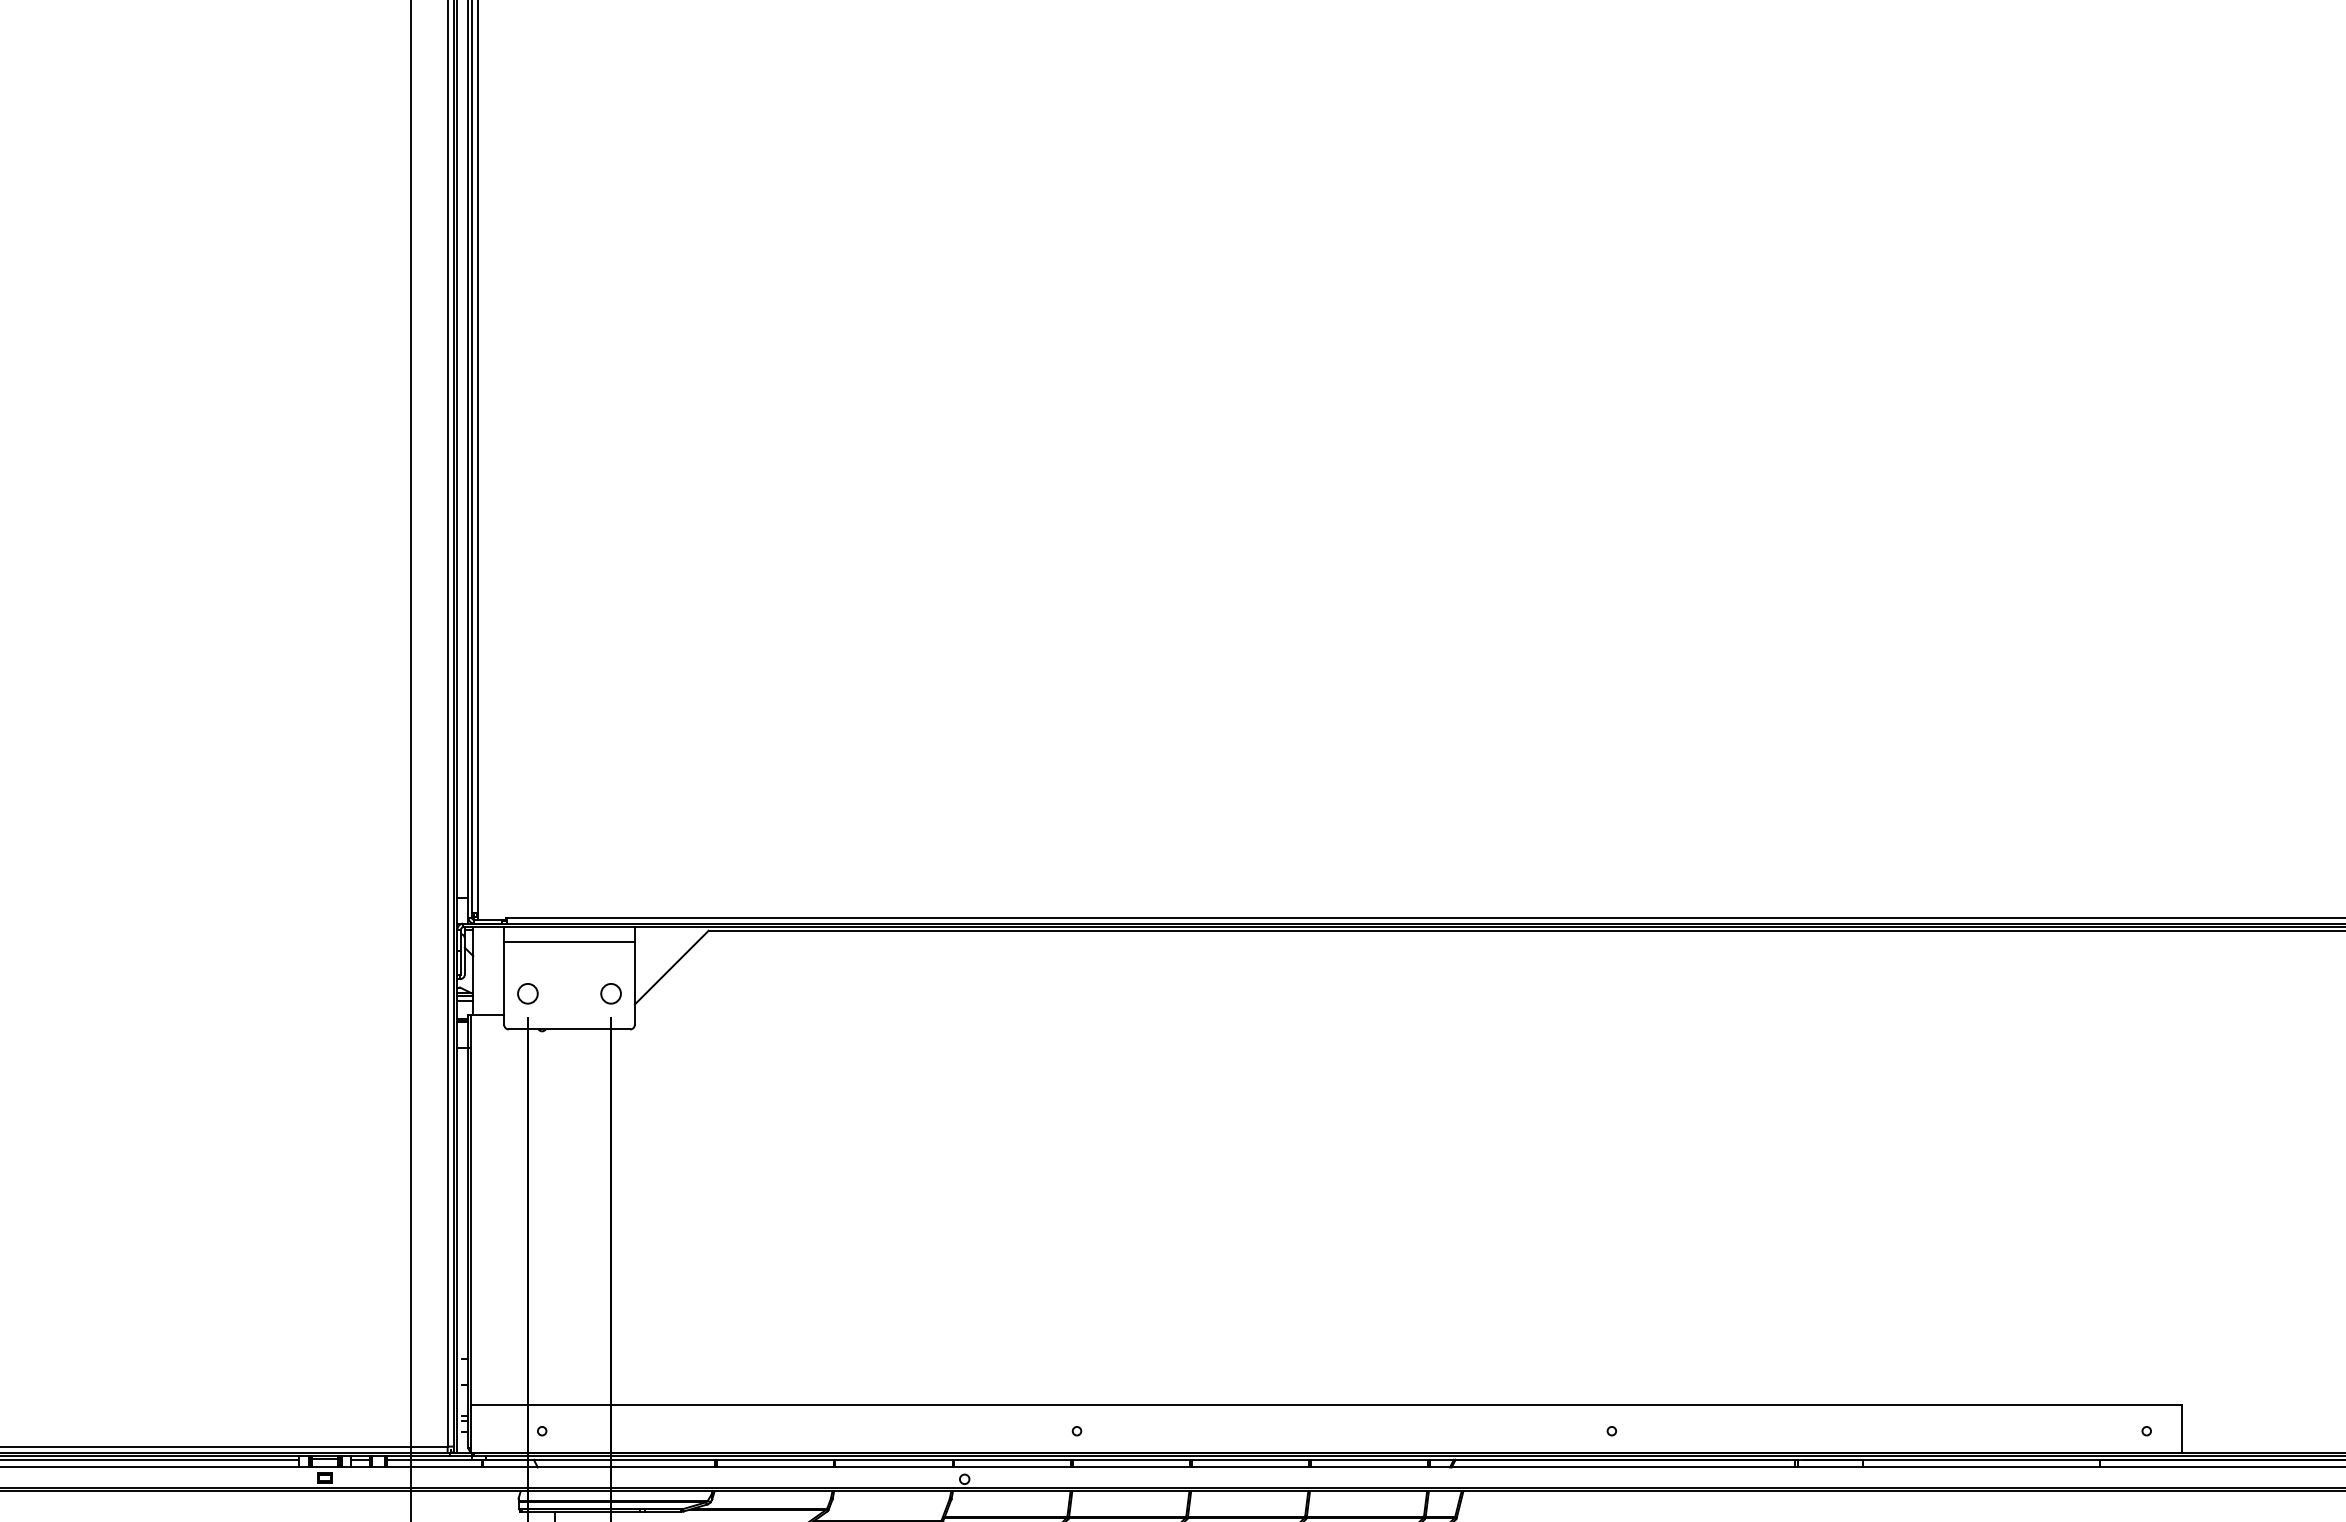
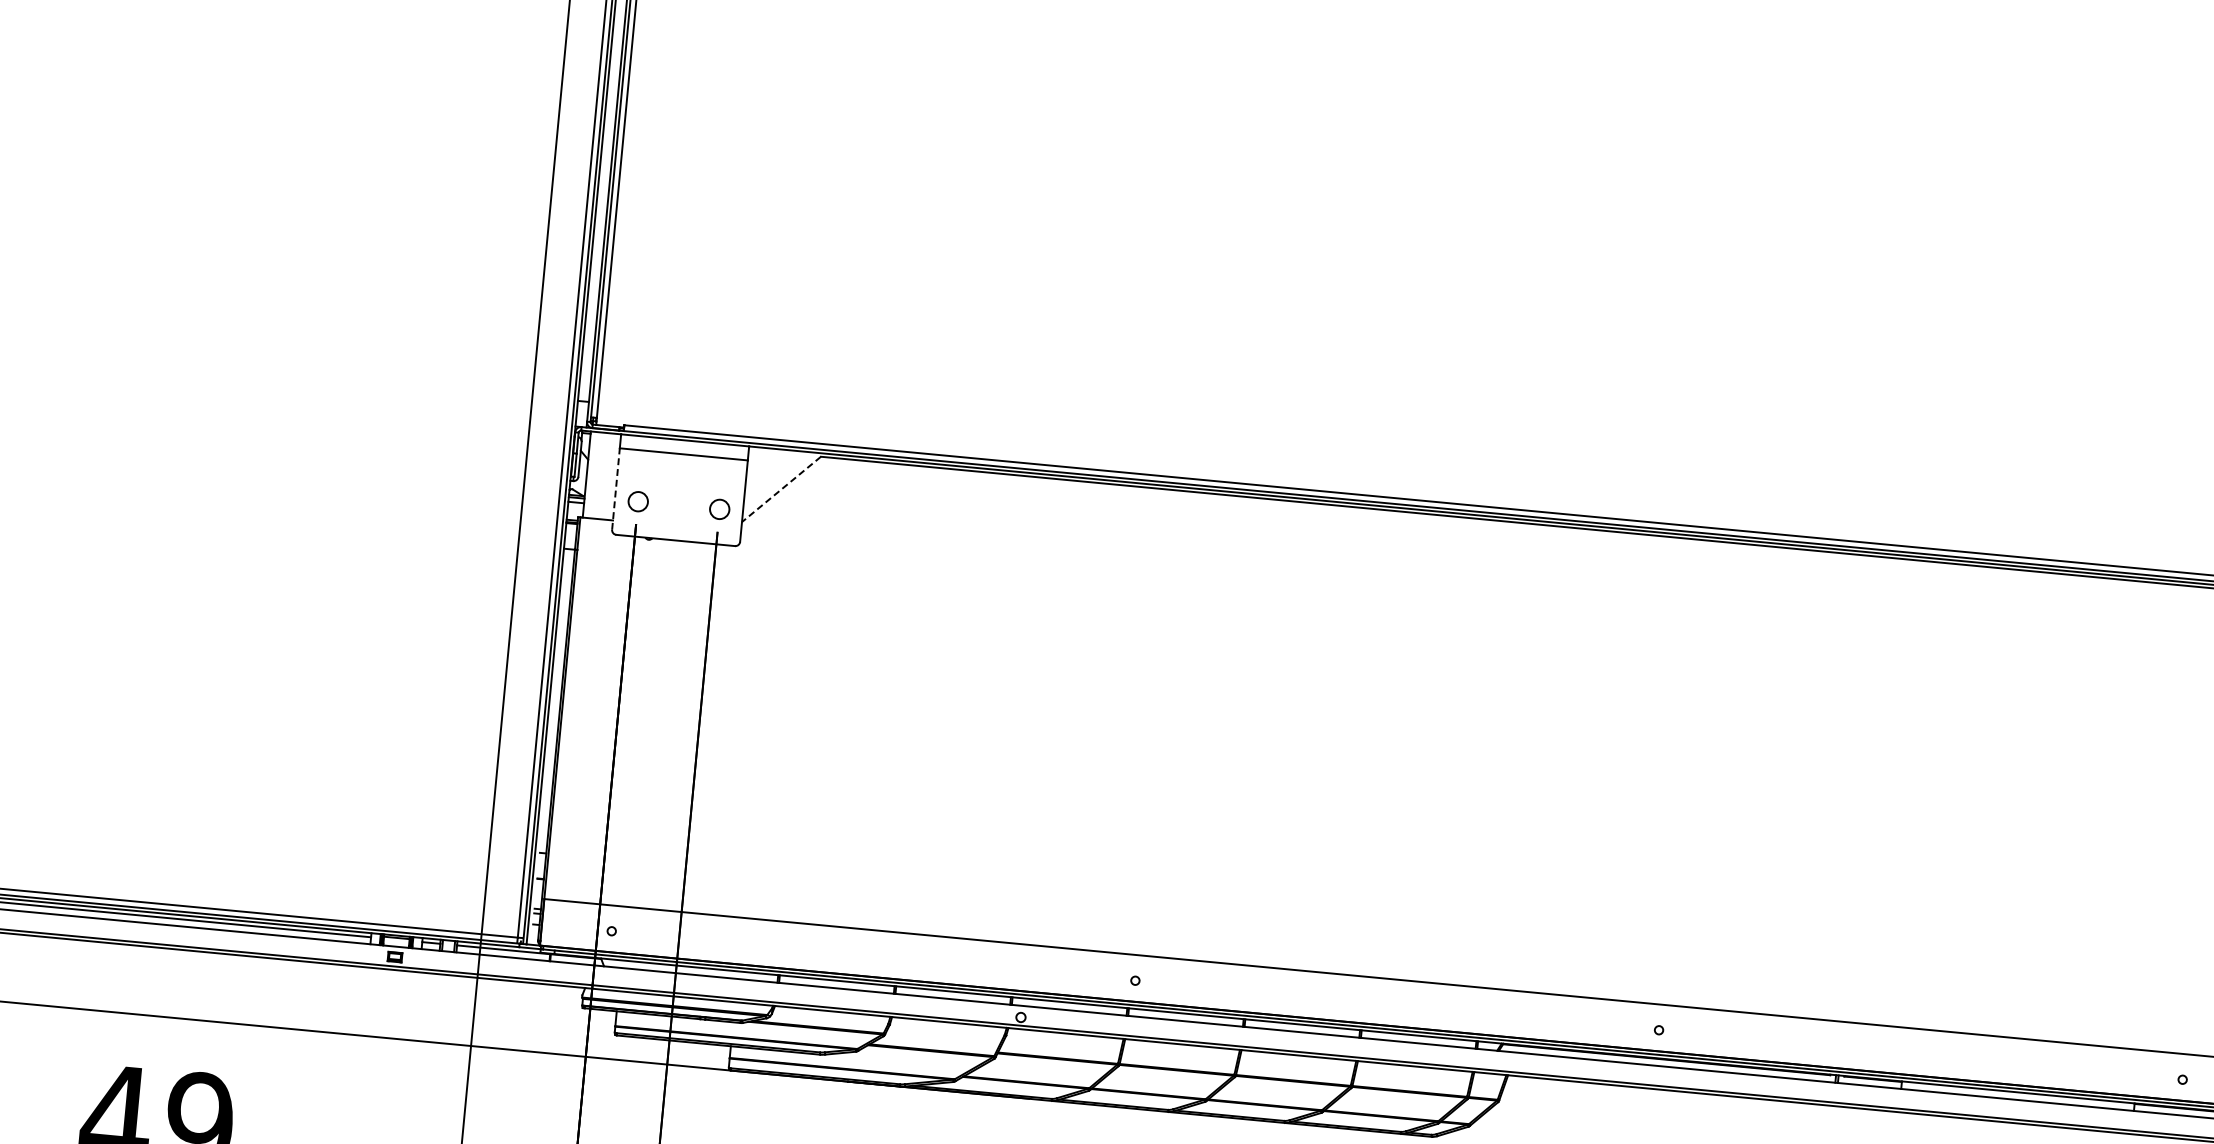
line: (671, 968) -> (781, 490), solid -> dashed
line: (504, 983) -> (616, 489), solid -> dashed

